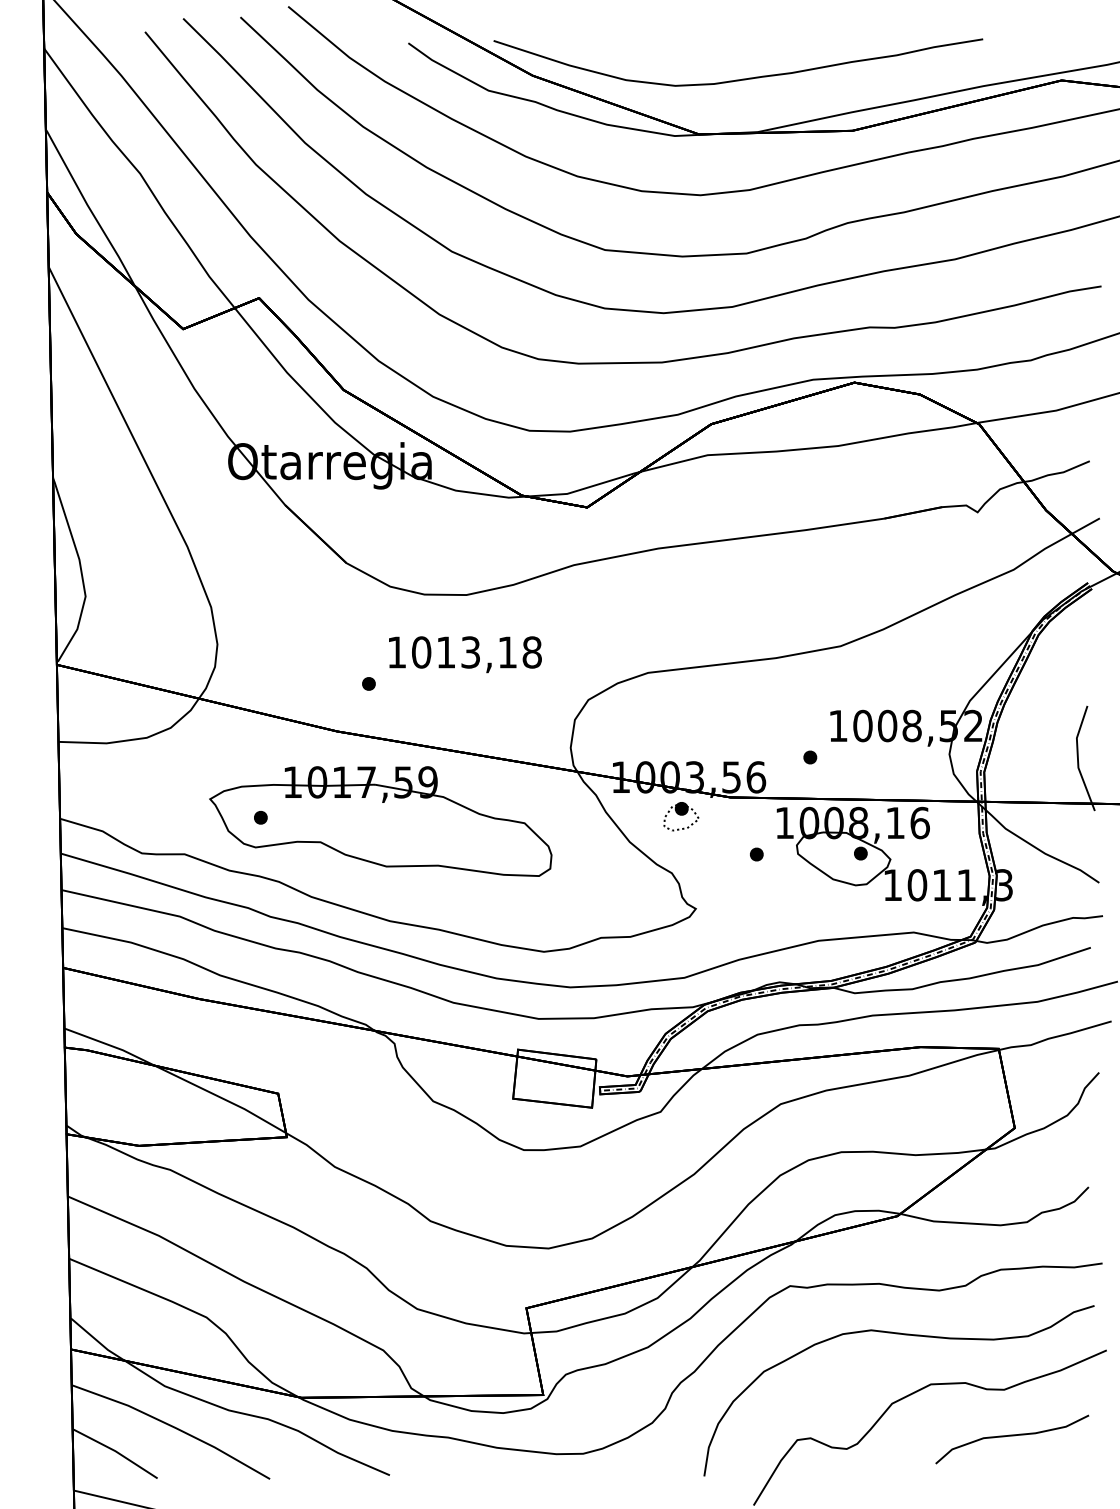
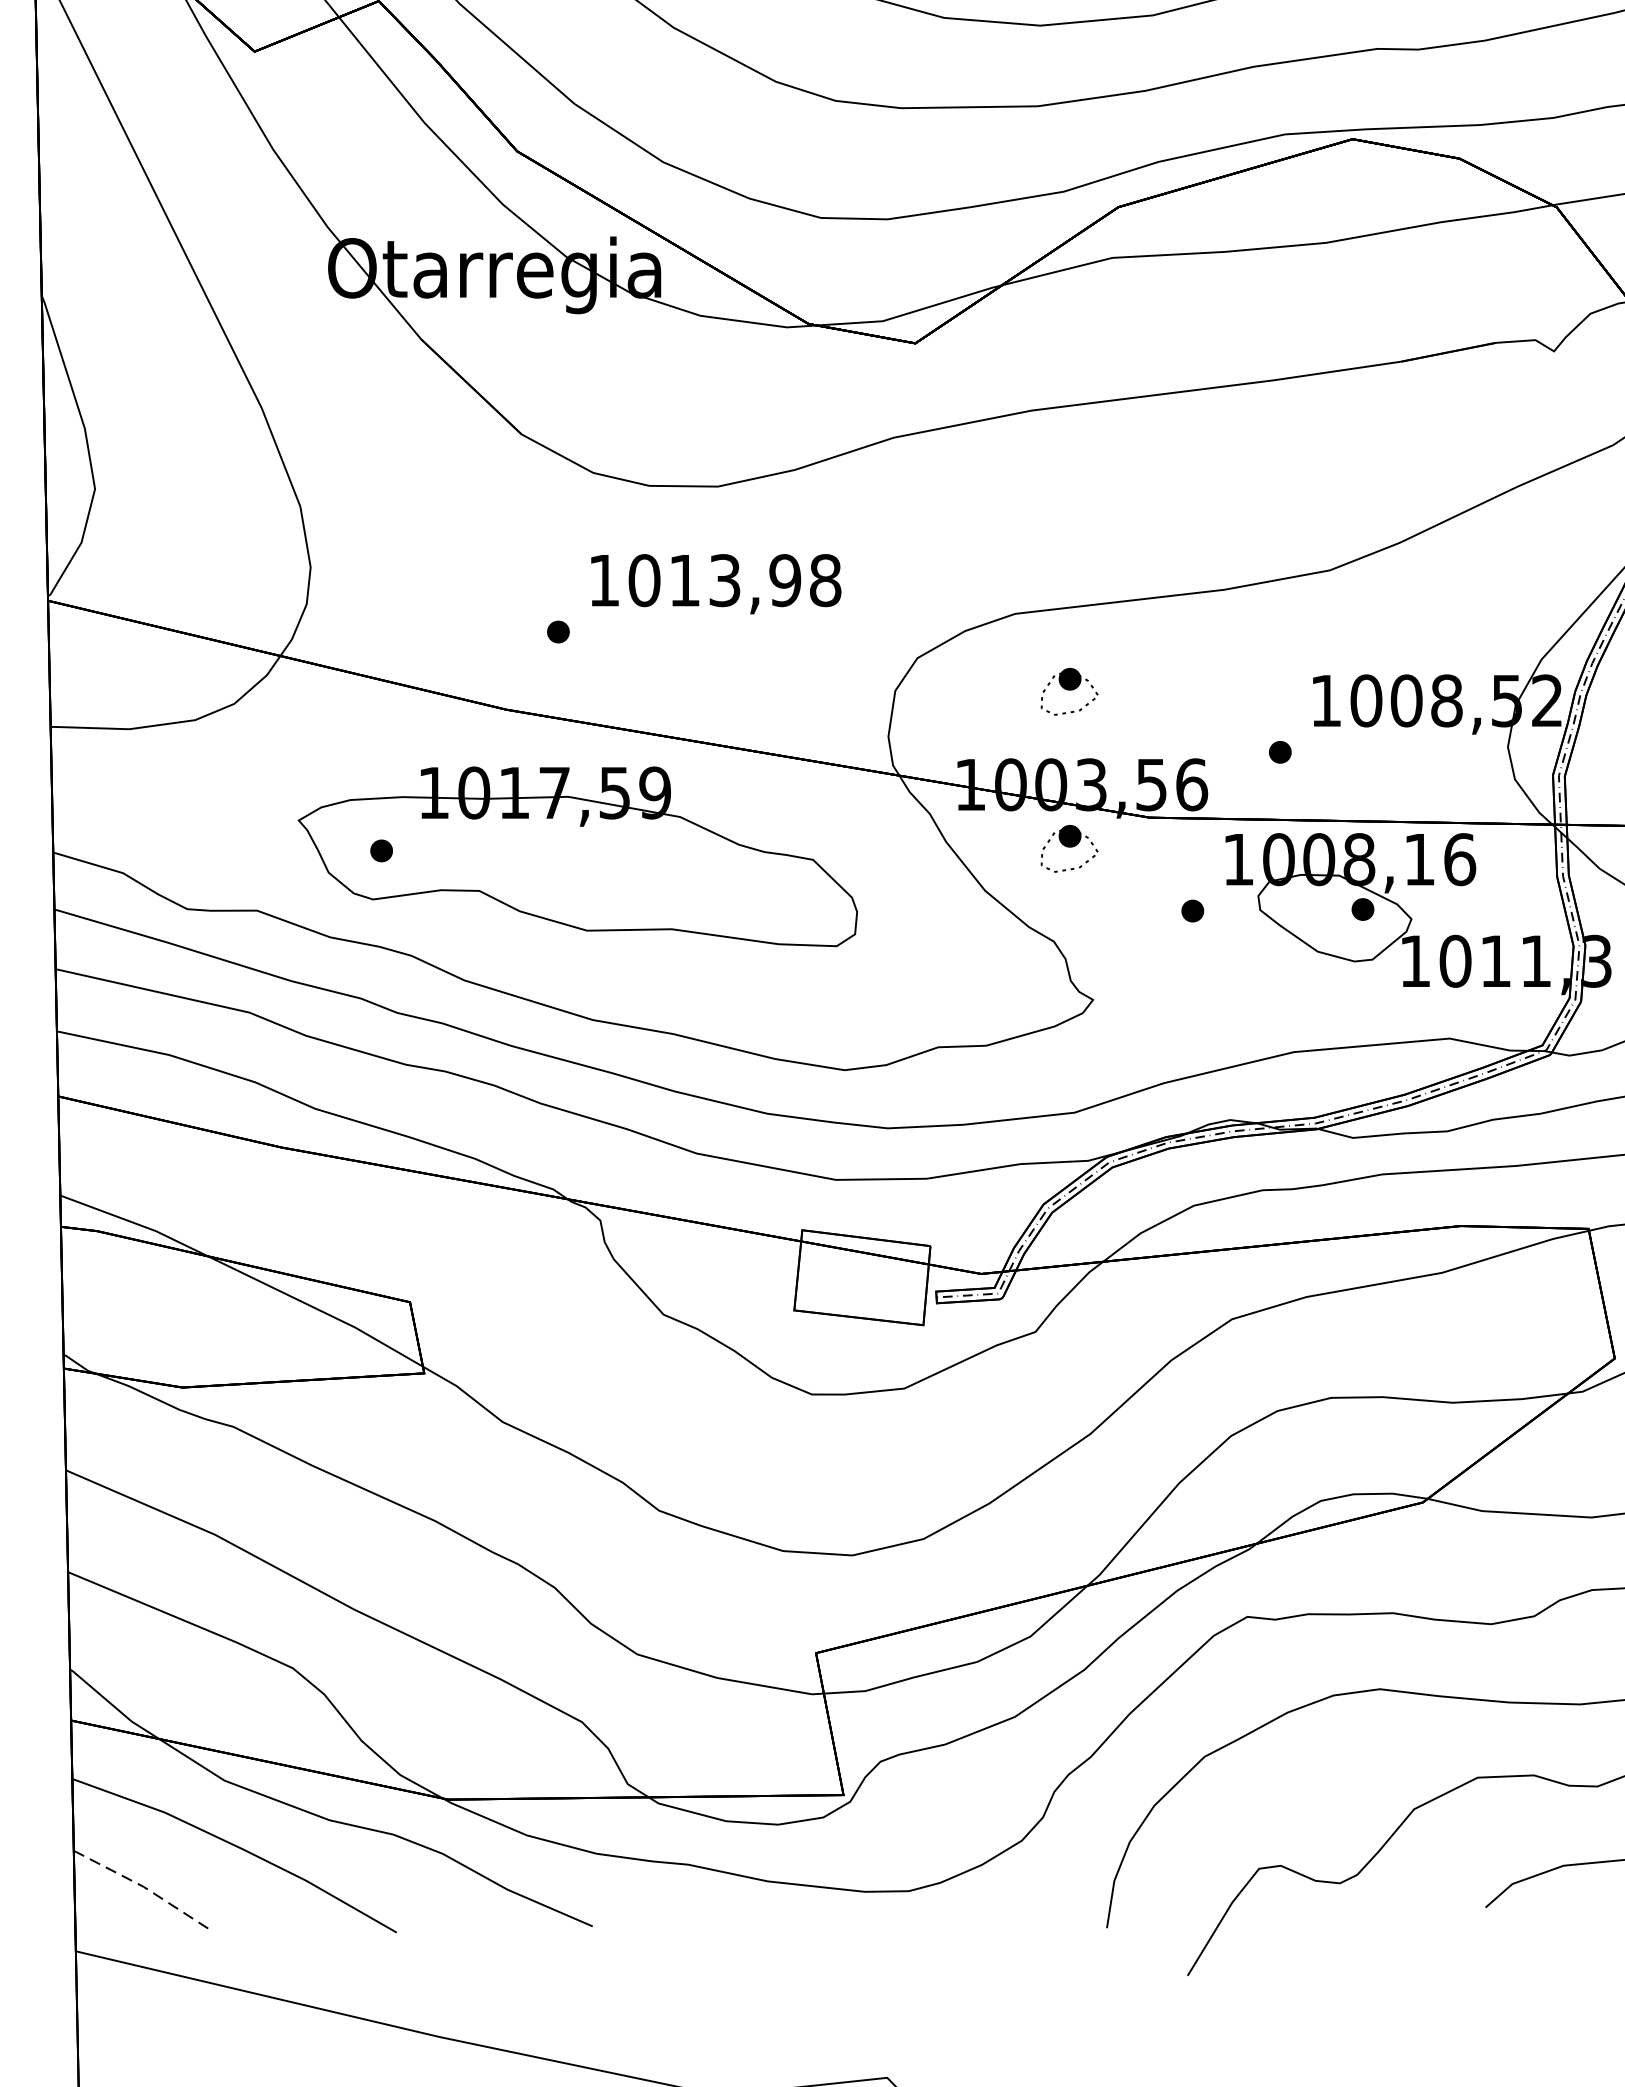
text: (507, 652) -> (785, 580), 1013,18 -> 1013,98
part: (681, 720) -> (1069, 691), added
line: (115, 1451) -> (143, 1887), solid -> dashed

